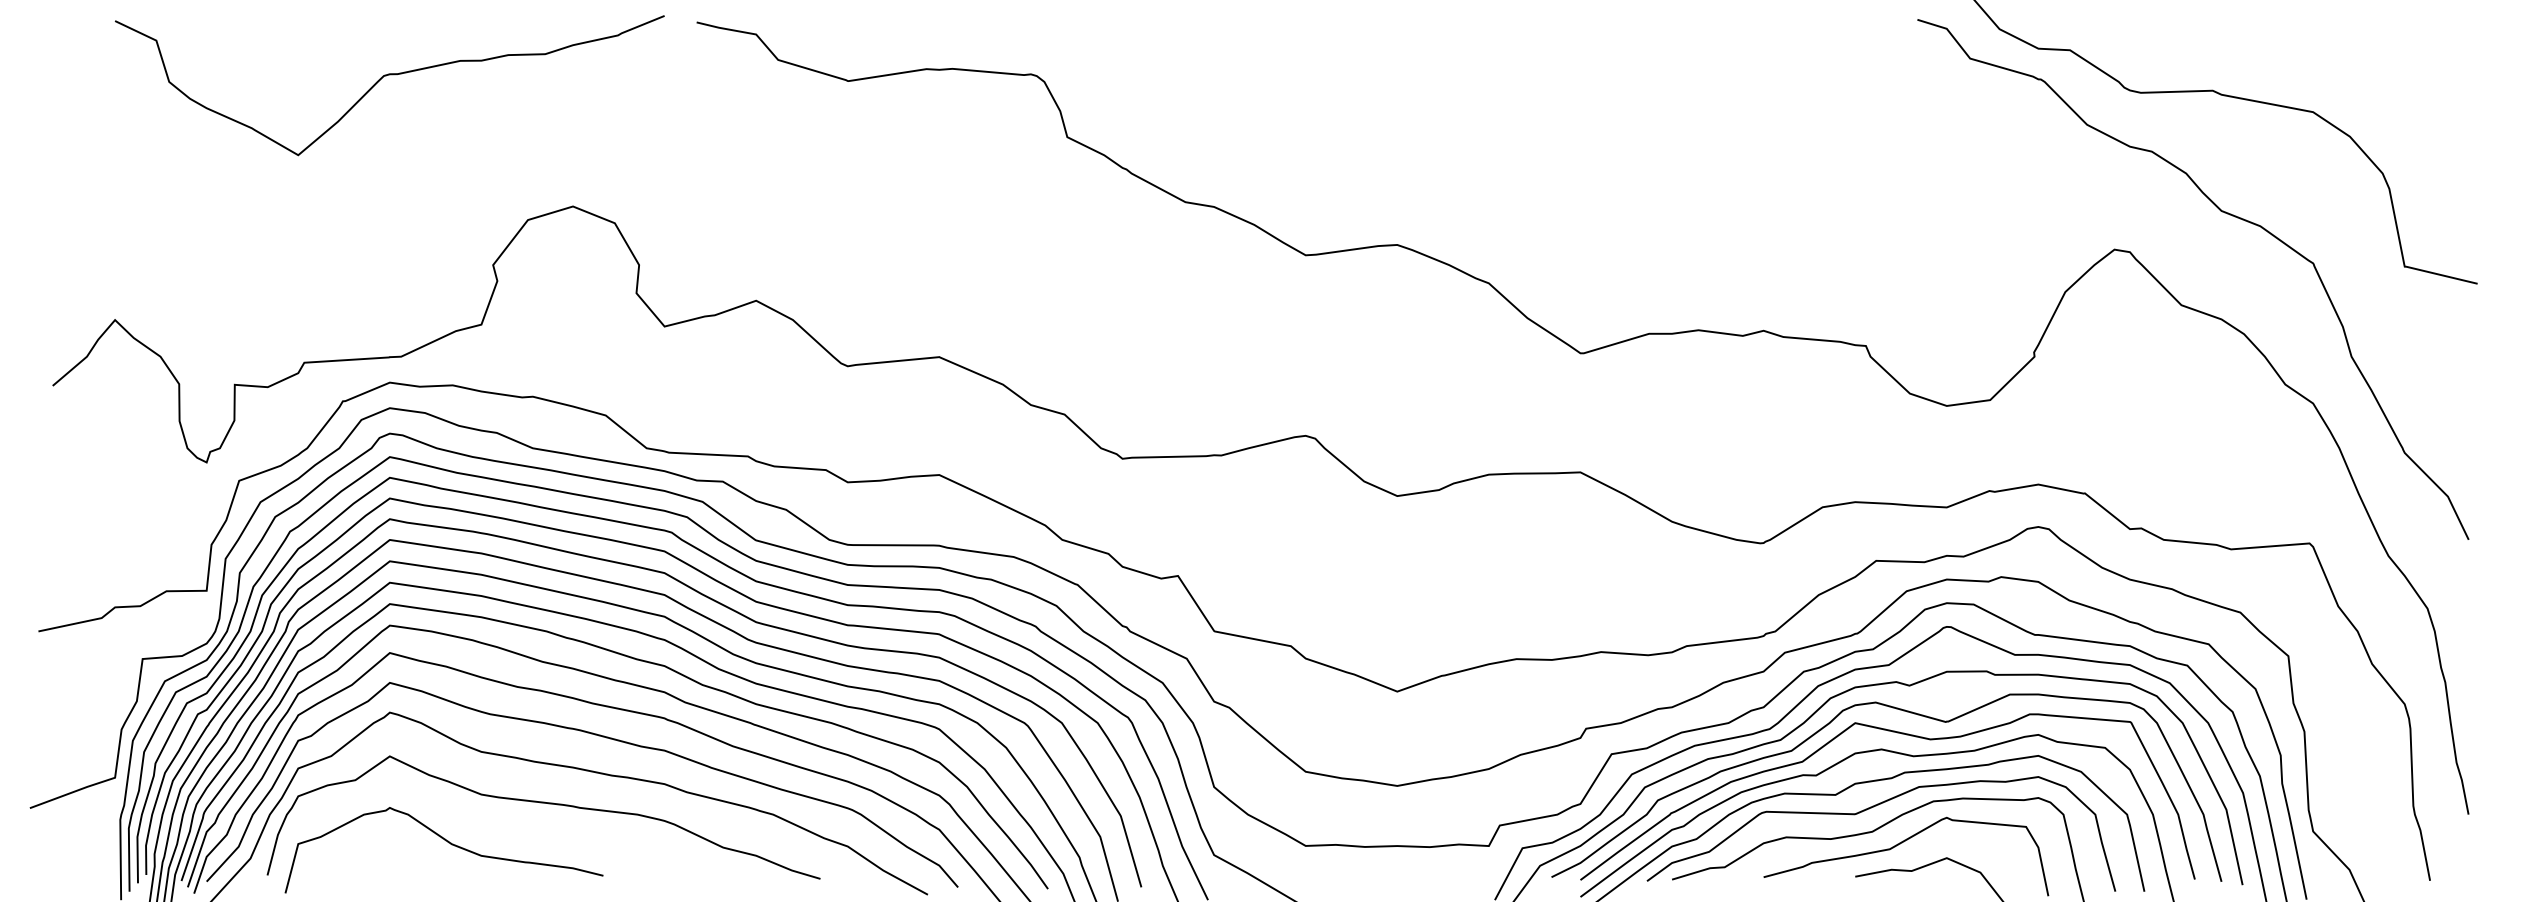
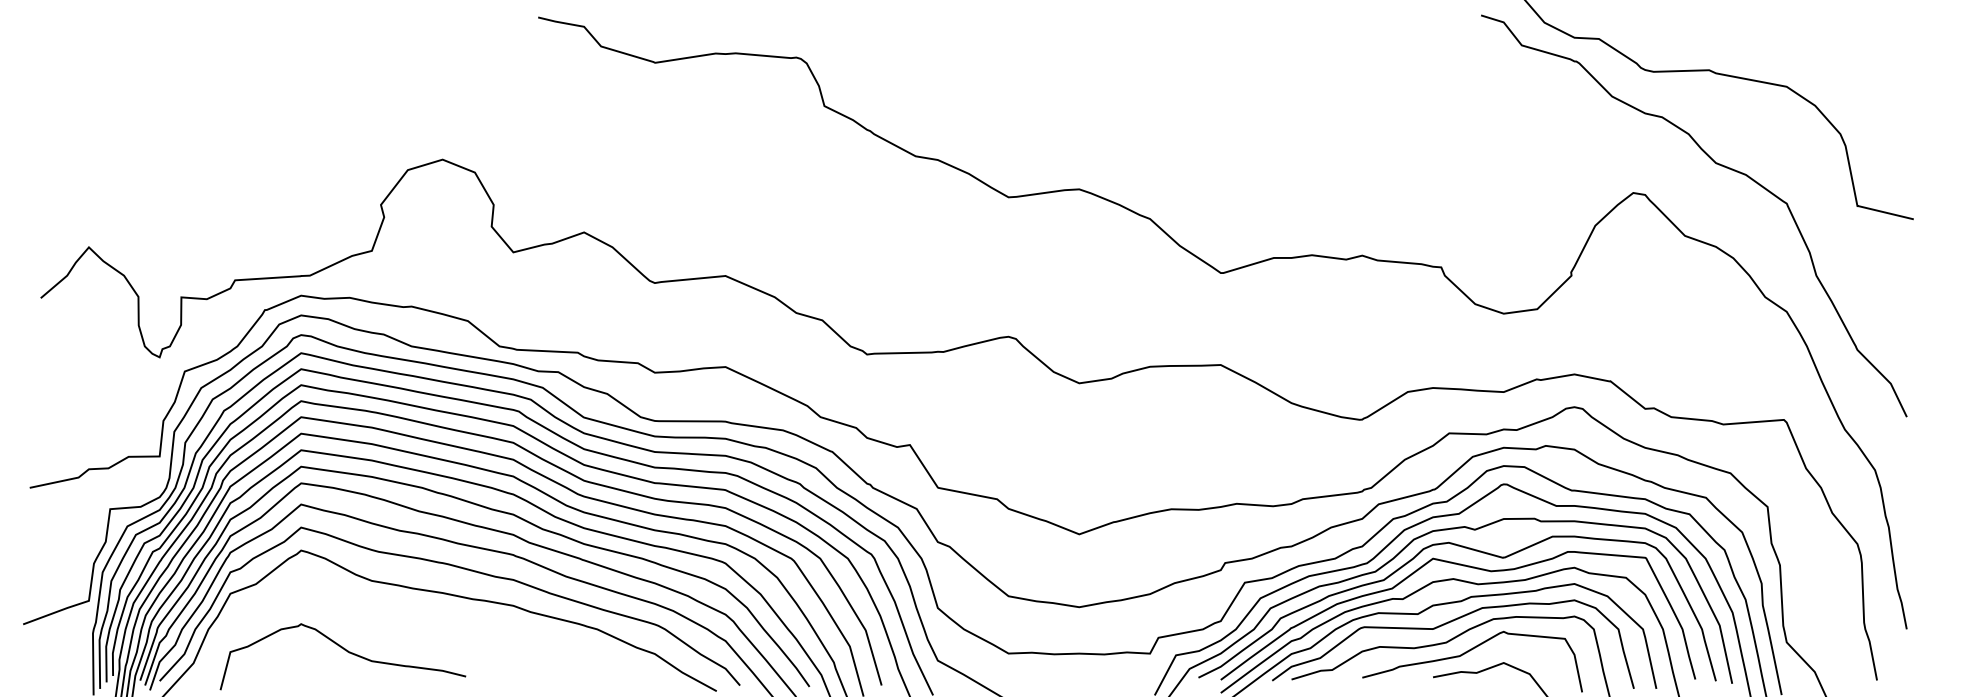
curve: (386, 76) -> (298, 59), removed
curve: (548, 804) -> (423, 621), removed

